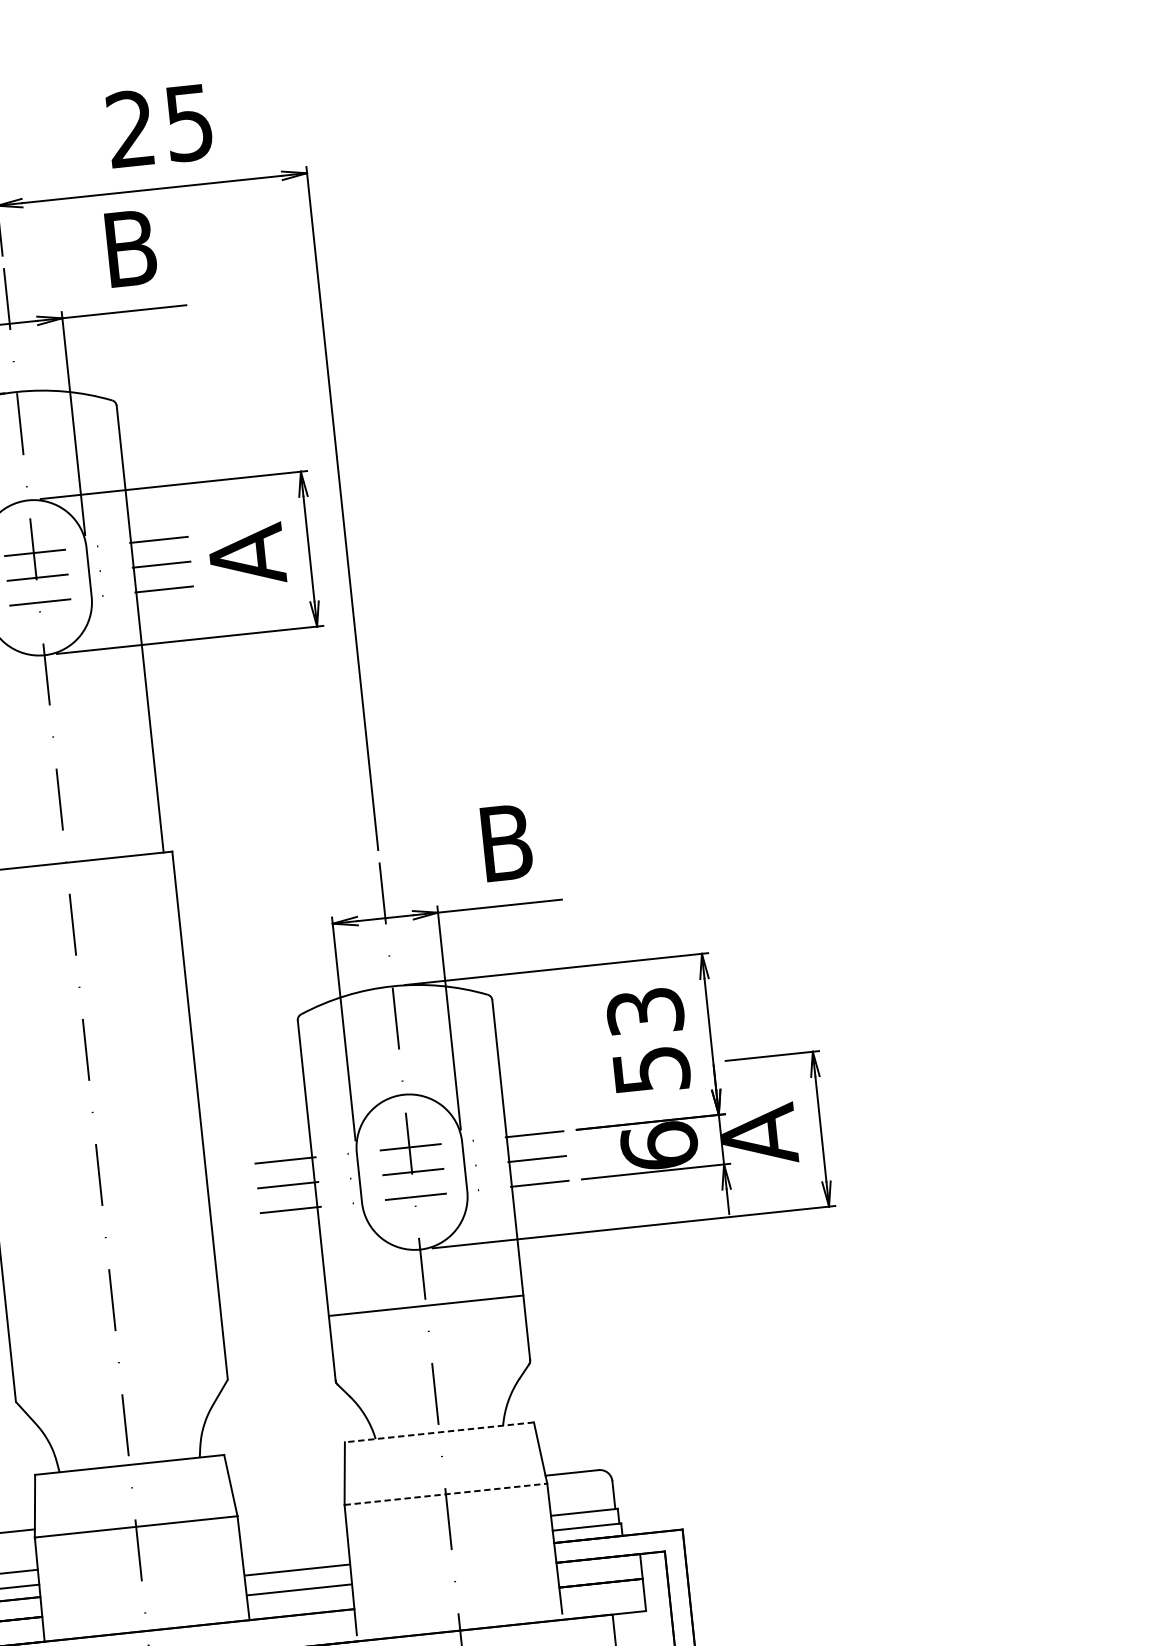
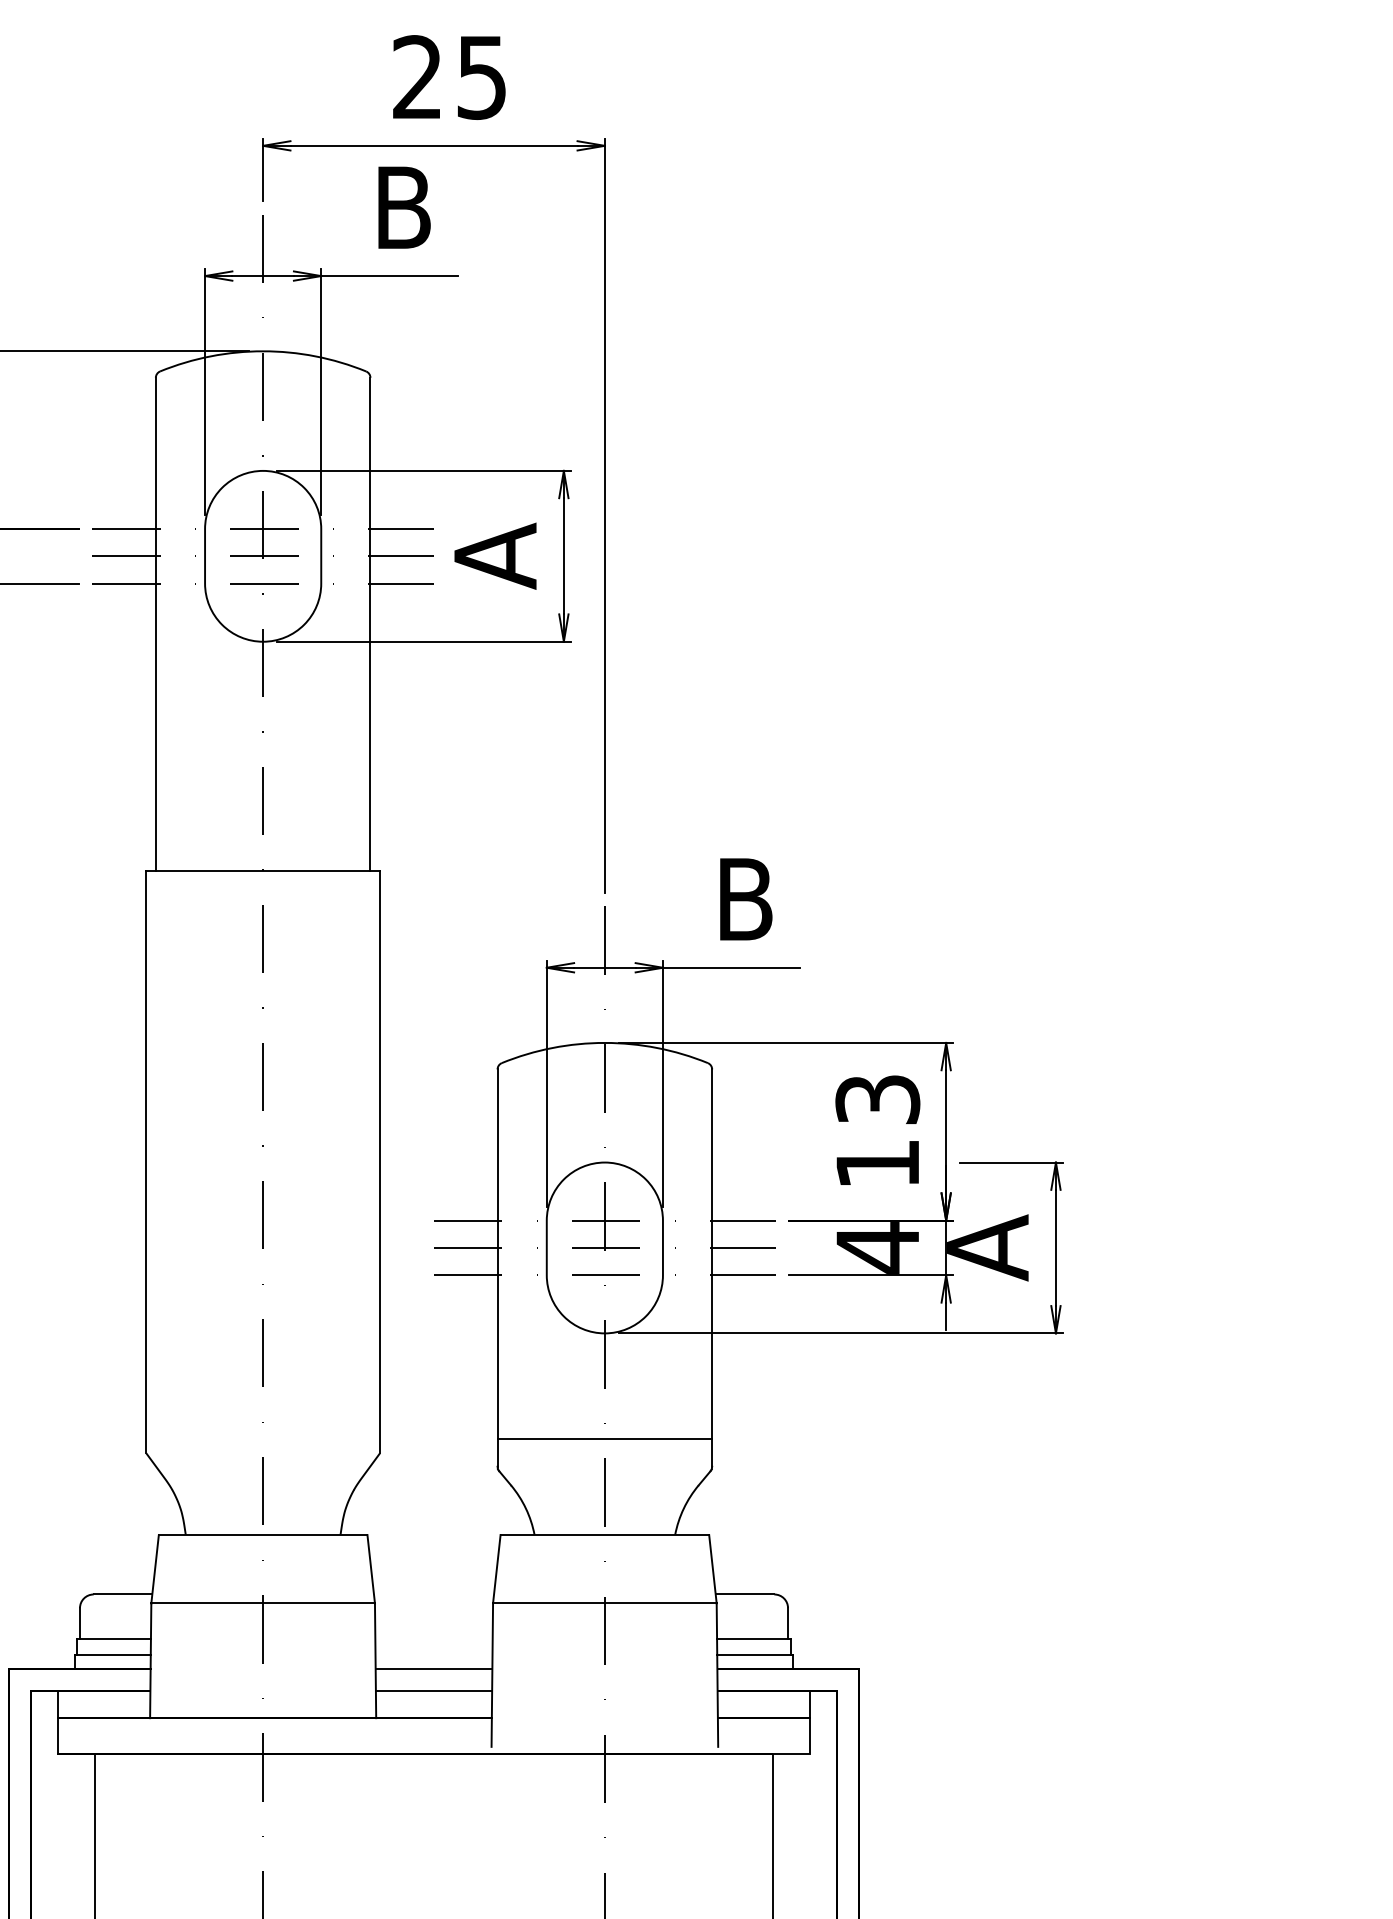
text: (652, 1070) -> (878, 1164), 53 -> 13
text: (659, 1145) -> (877, 1247), 6 -> 4
line: (425, 1305) -> (604, 1439), moved
line: (439, 1432) -> (604, 1535), dashed -> solid
line: (445, 1494) -> (604, 1603), dashed -> solid

